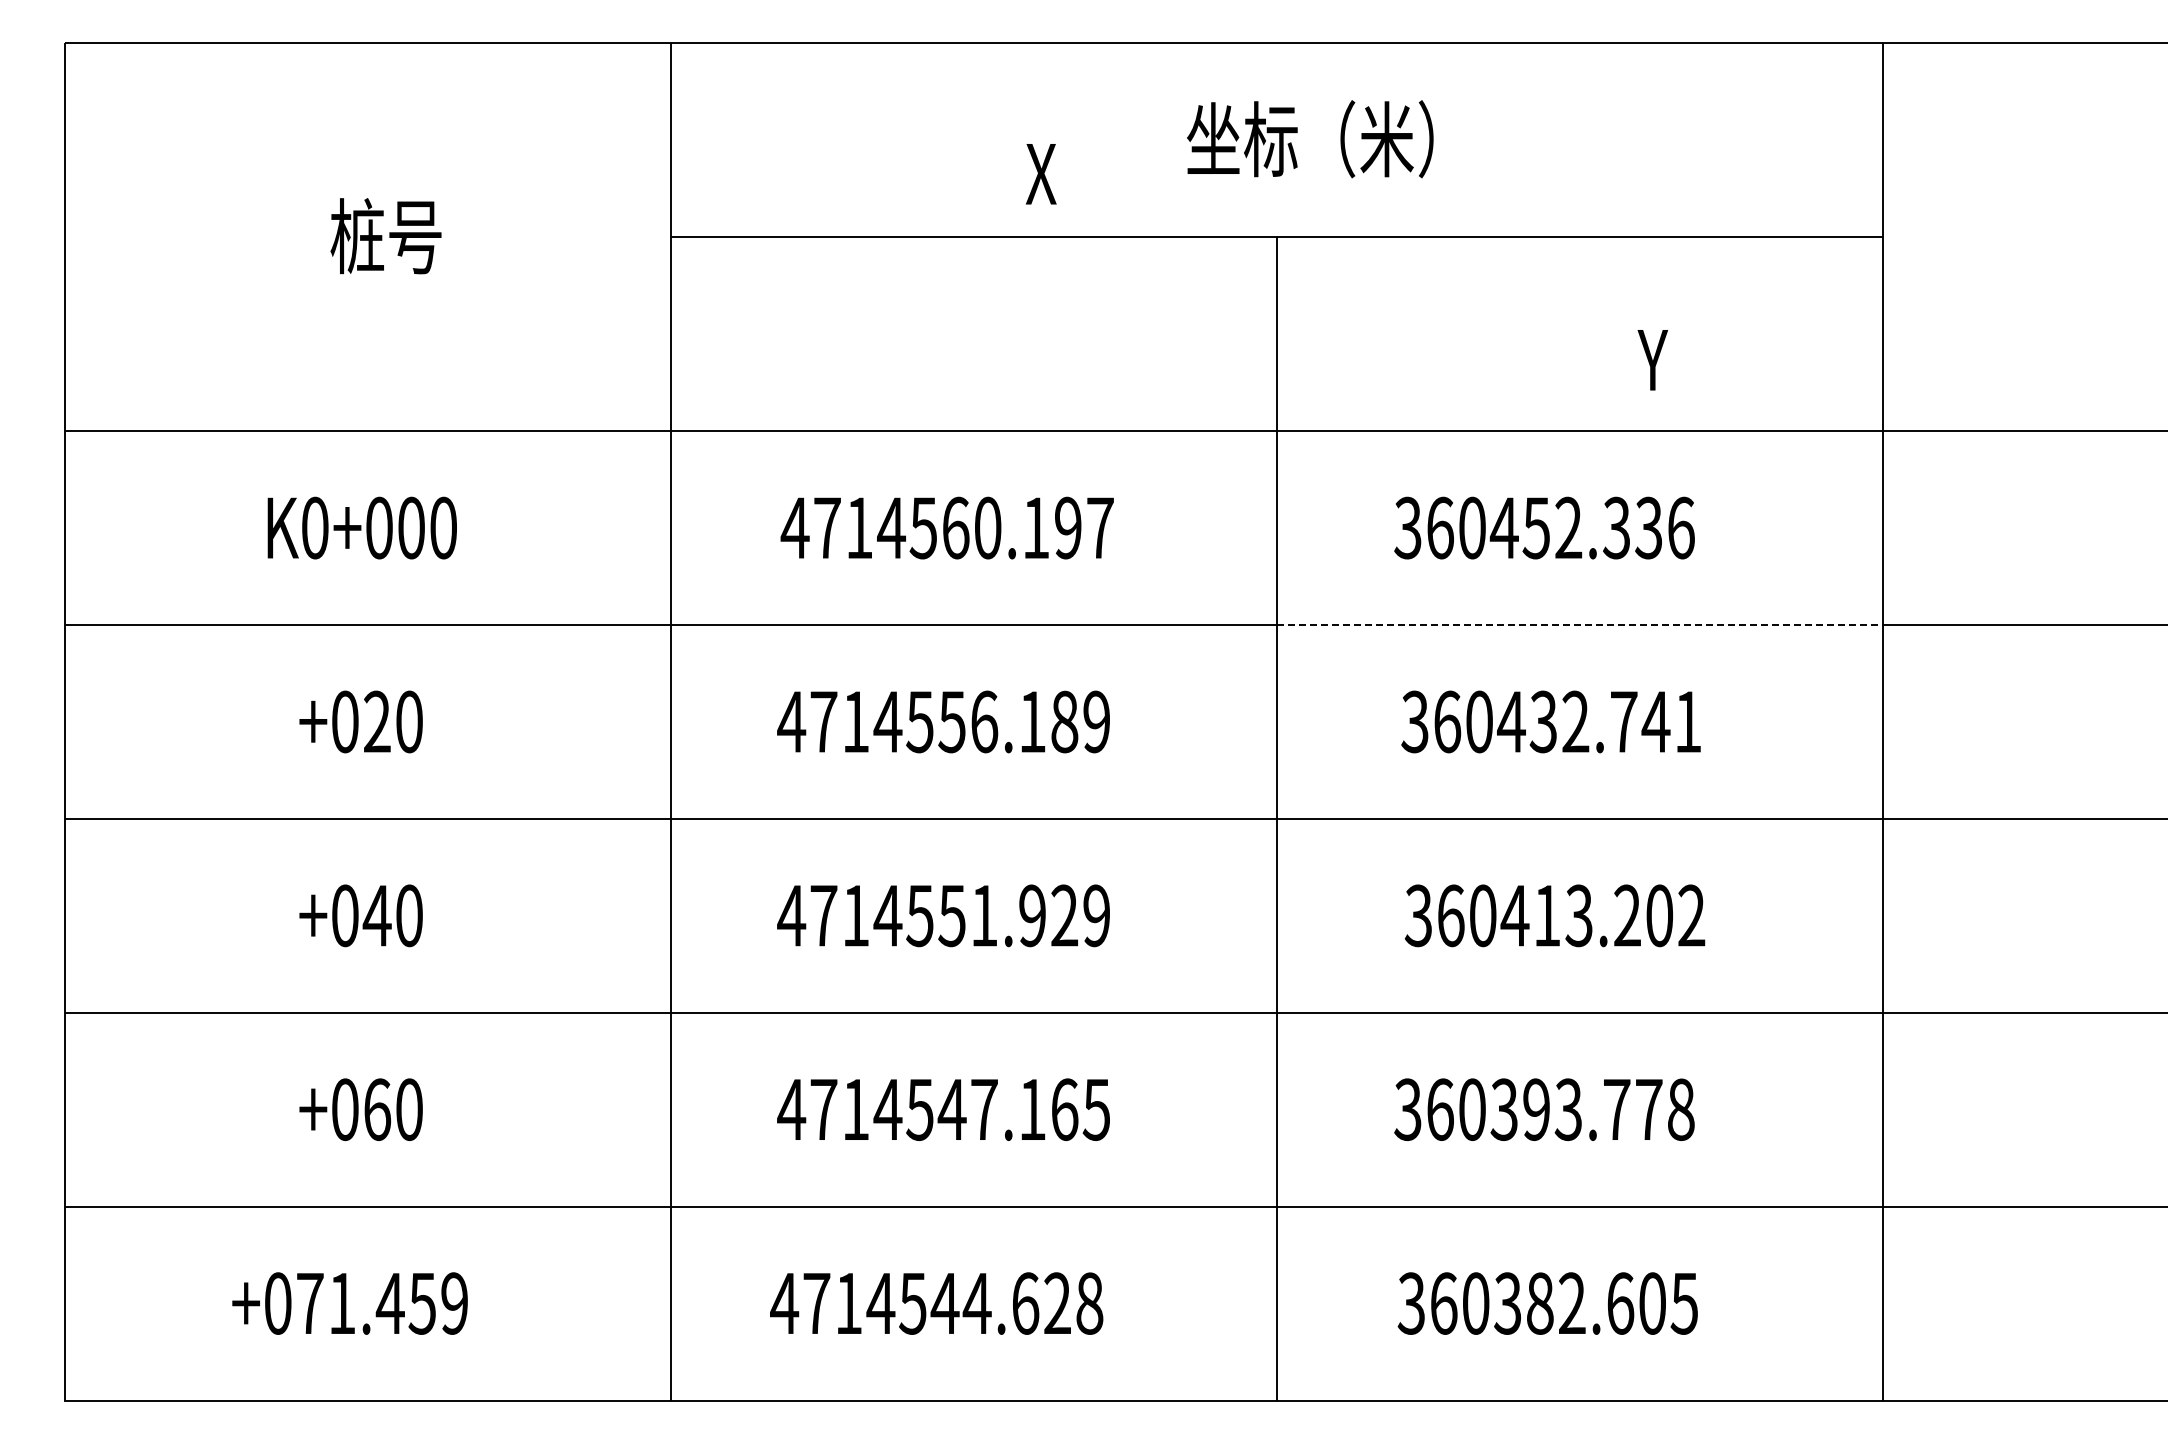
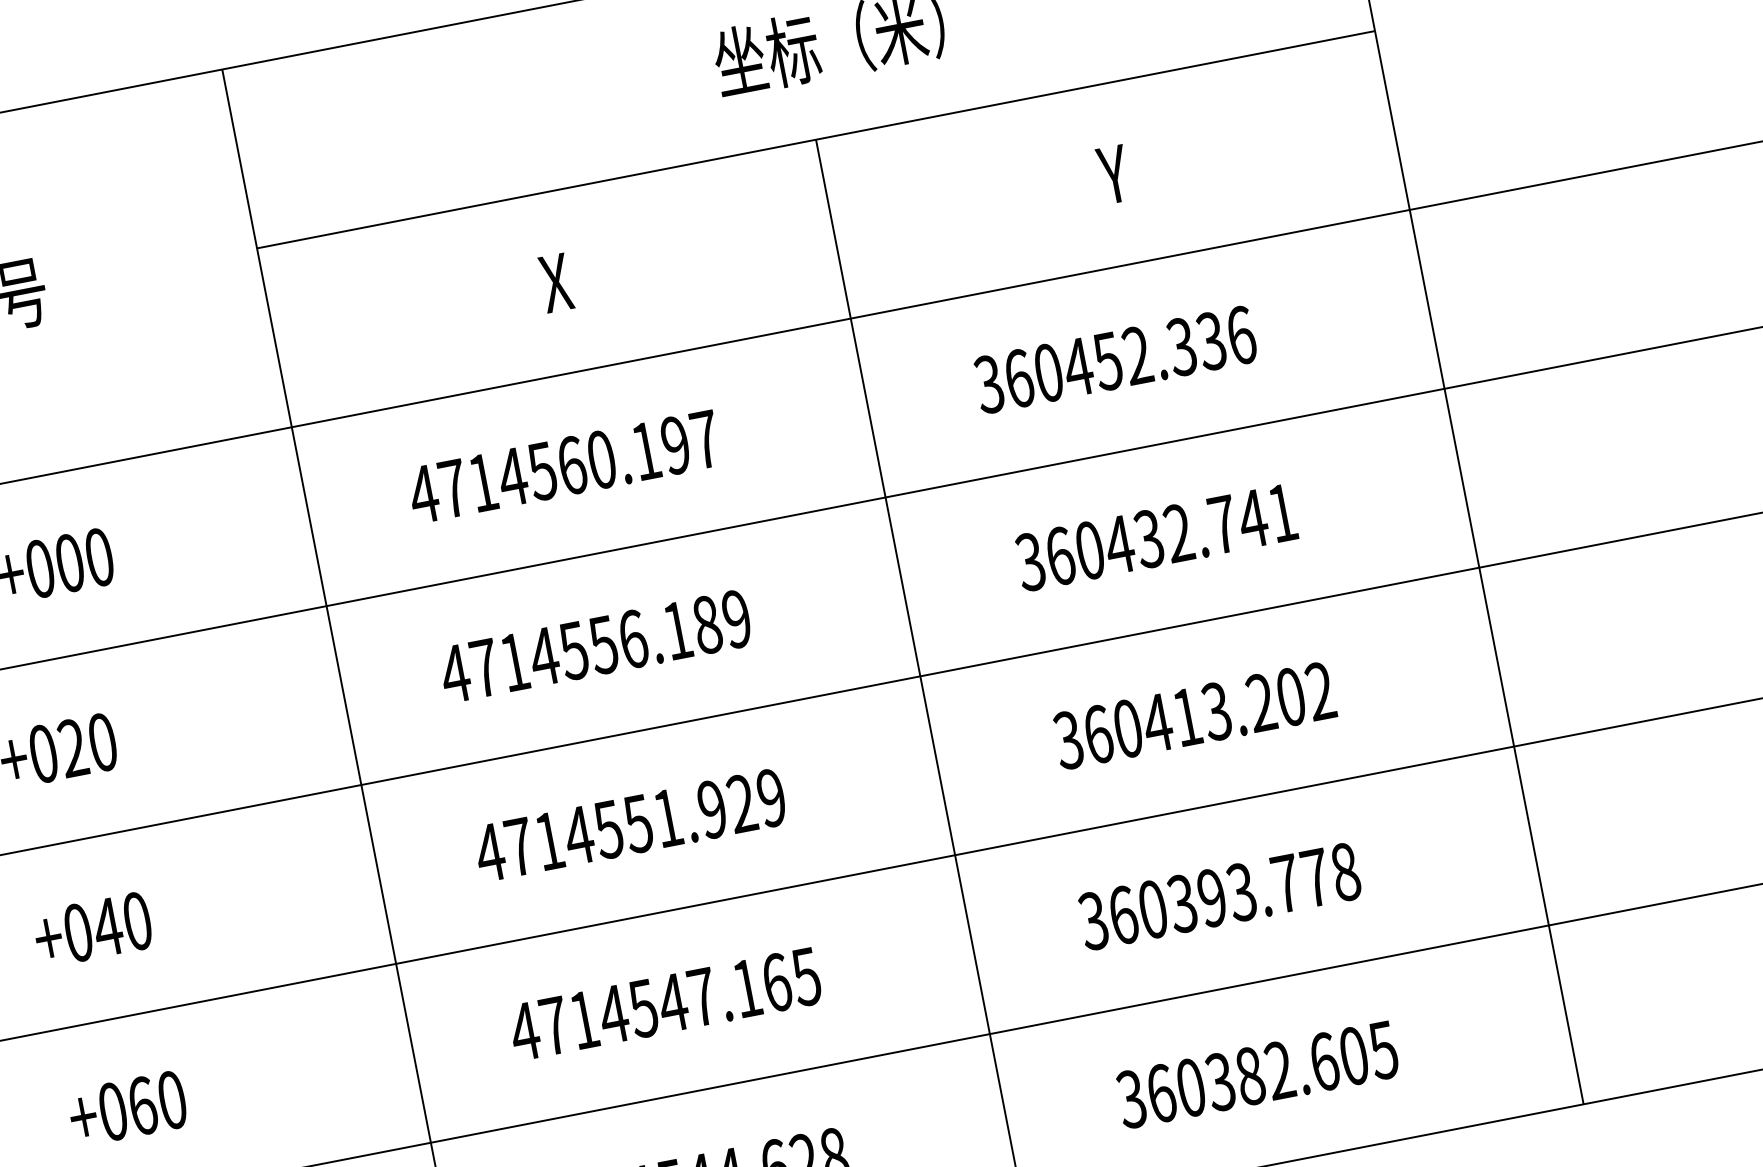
text: (1040, 174) -> (555, 283), moved
text: (1652, 360) -> (1113, 174), moved
line: (1579, 625) -> (1164, 443), dashed -> solid

